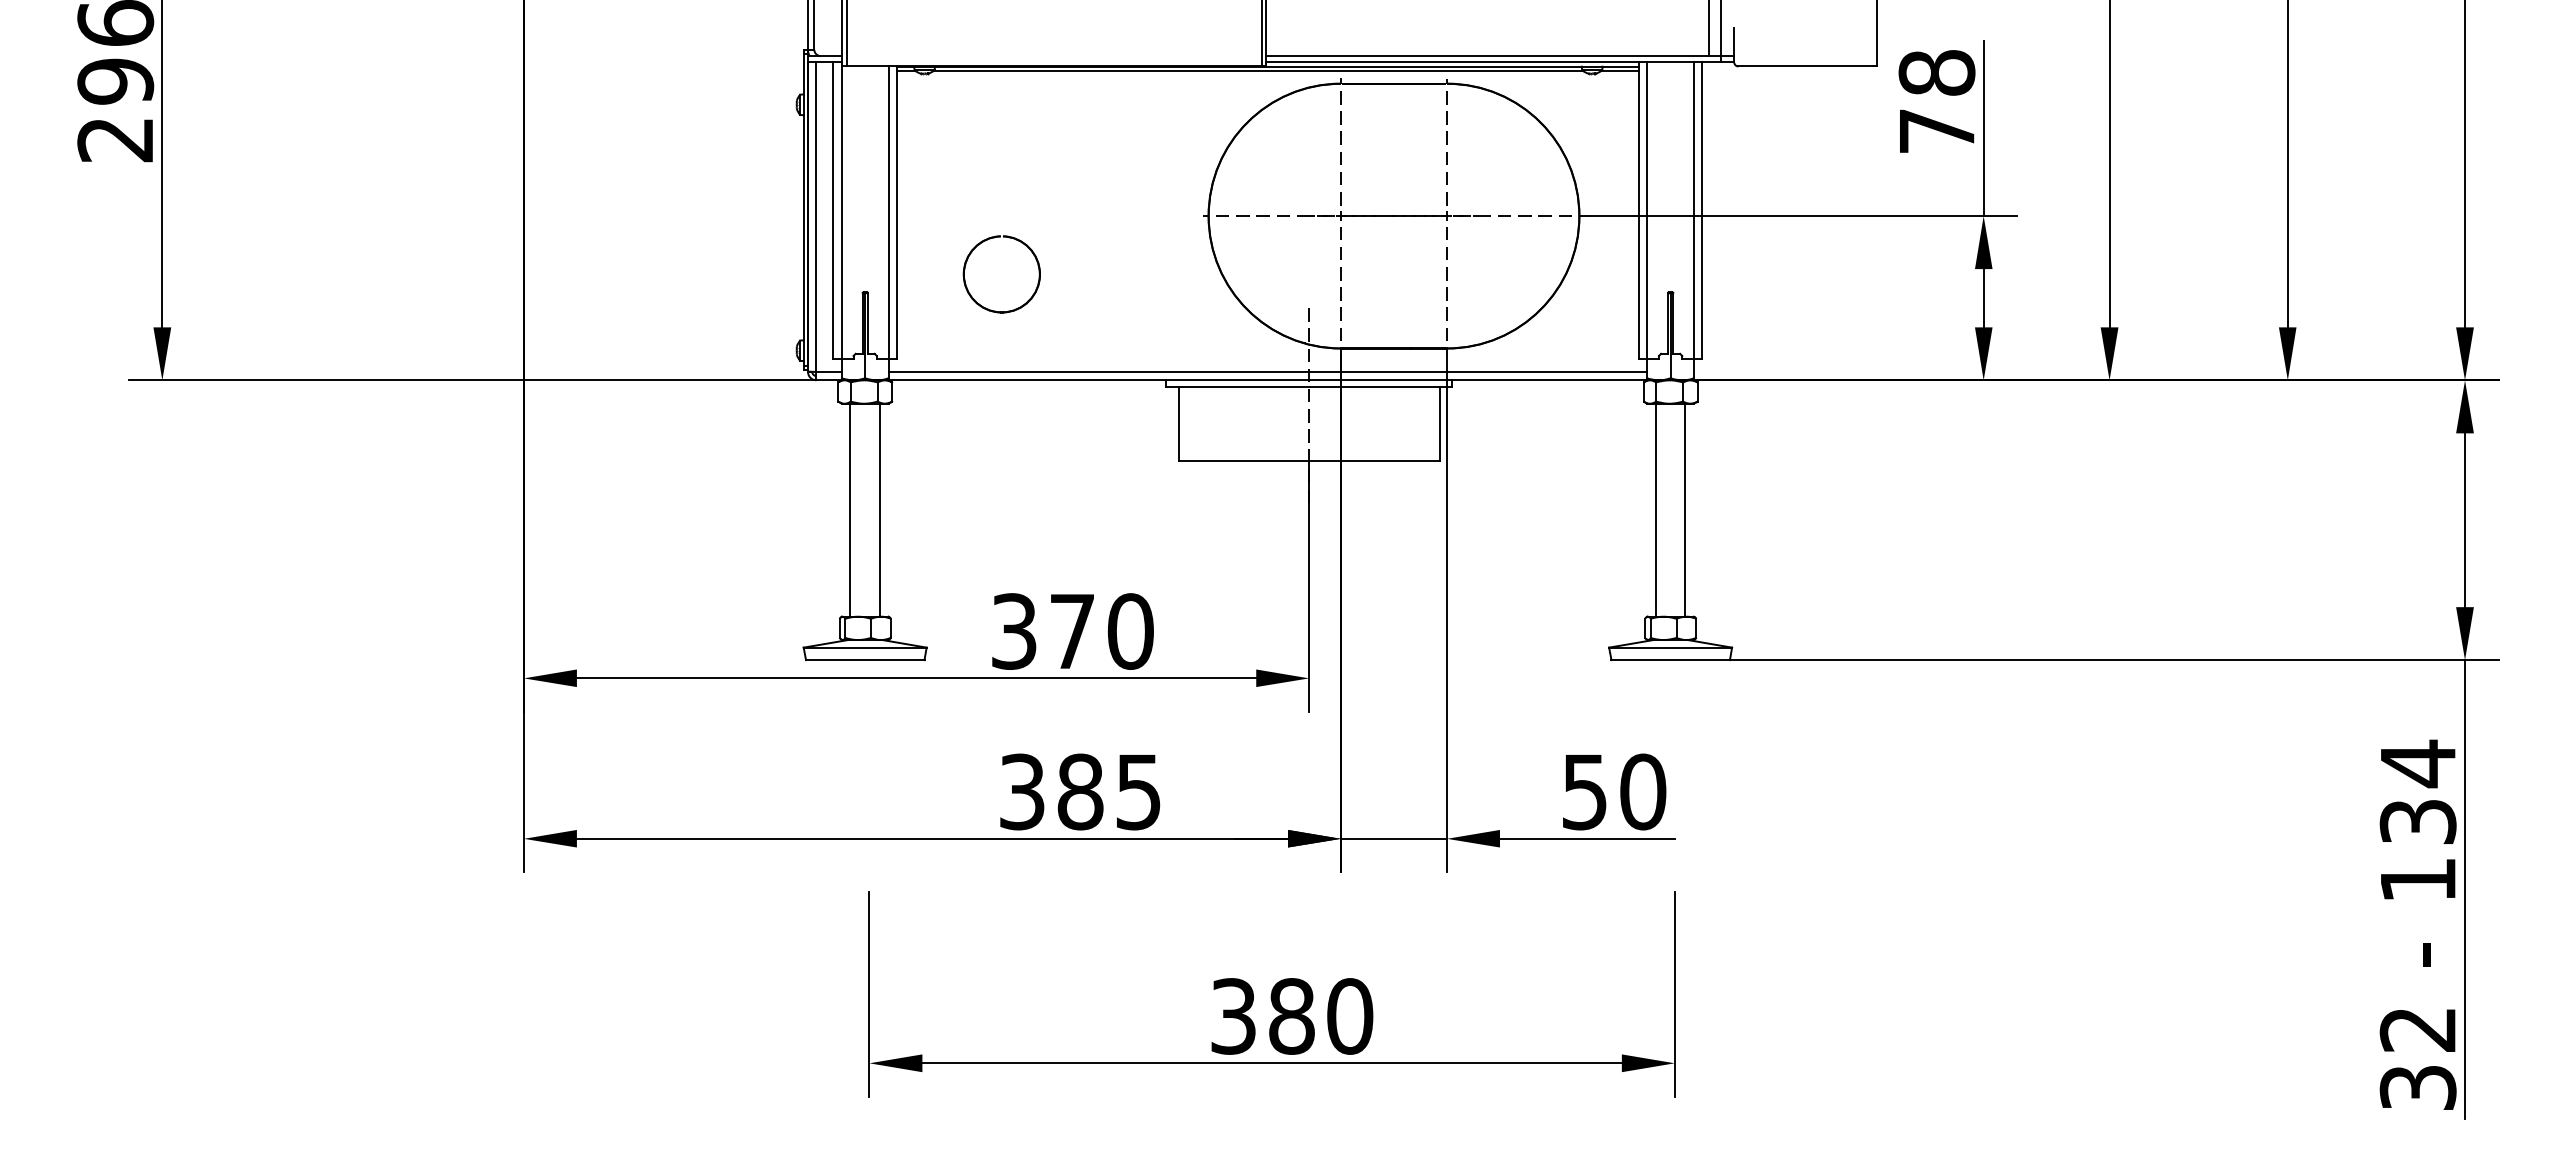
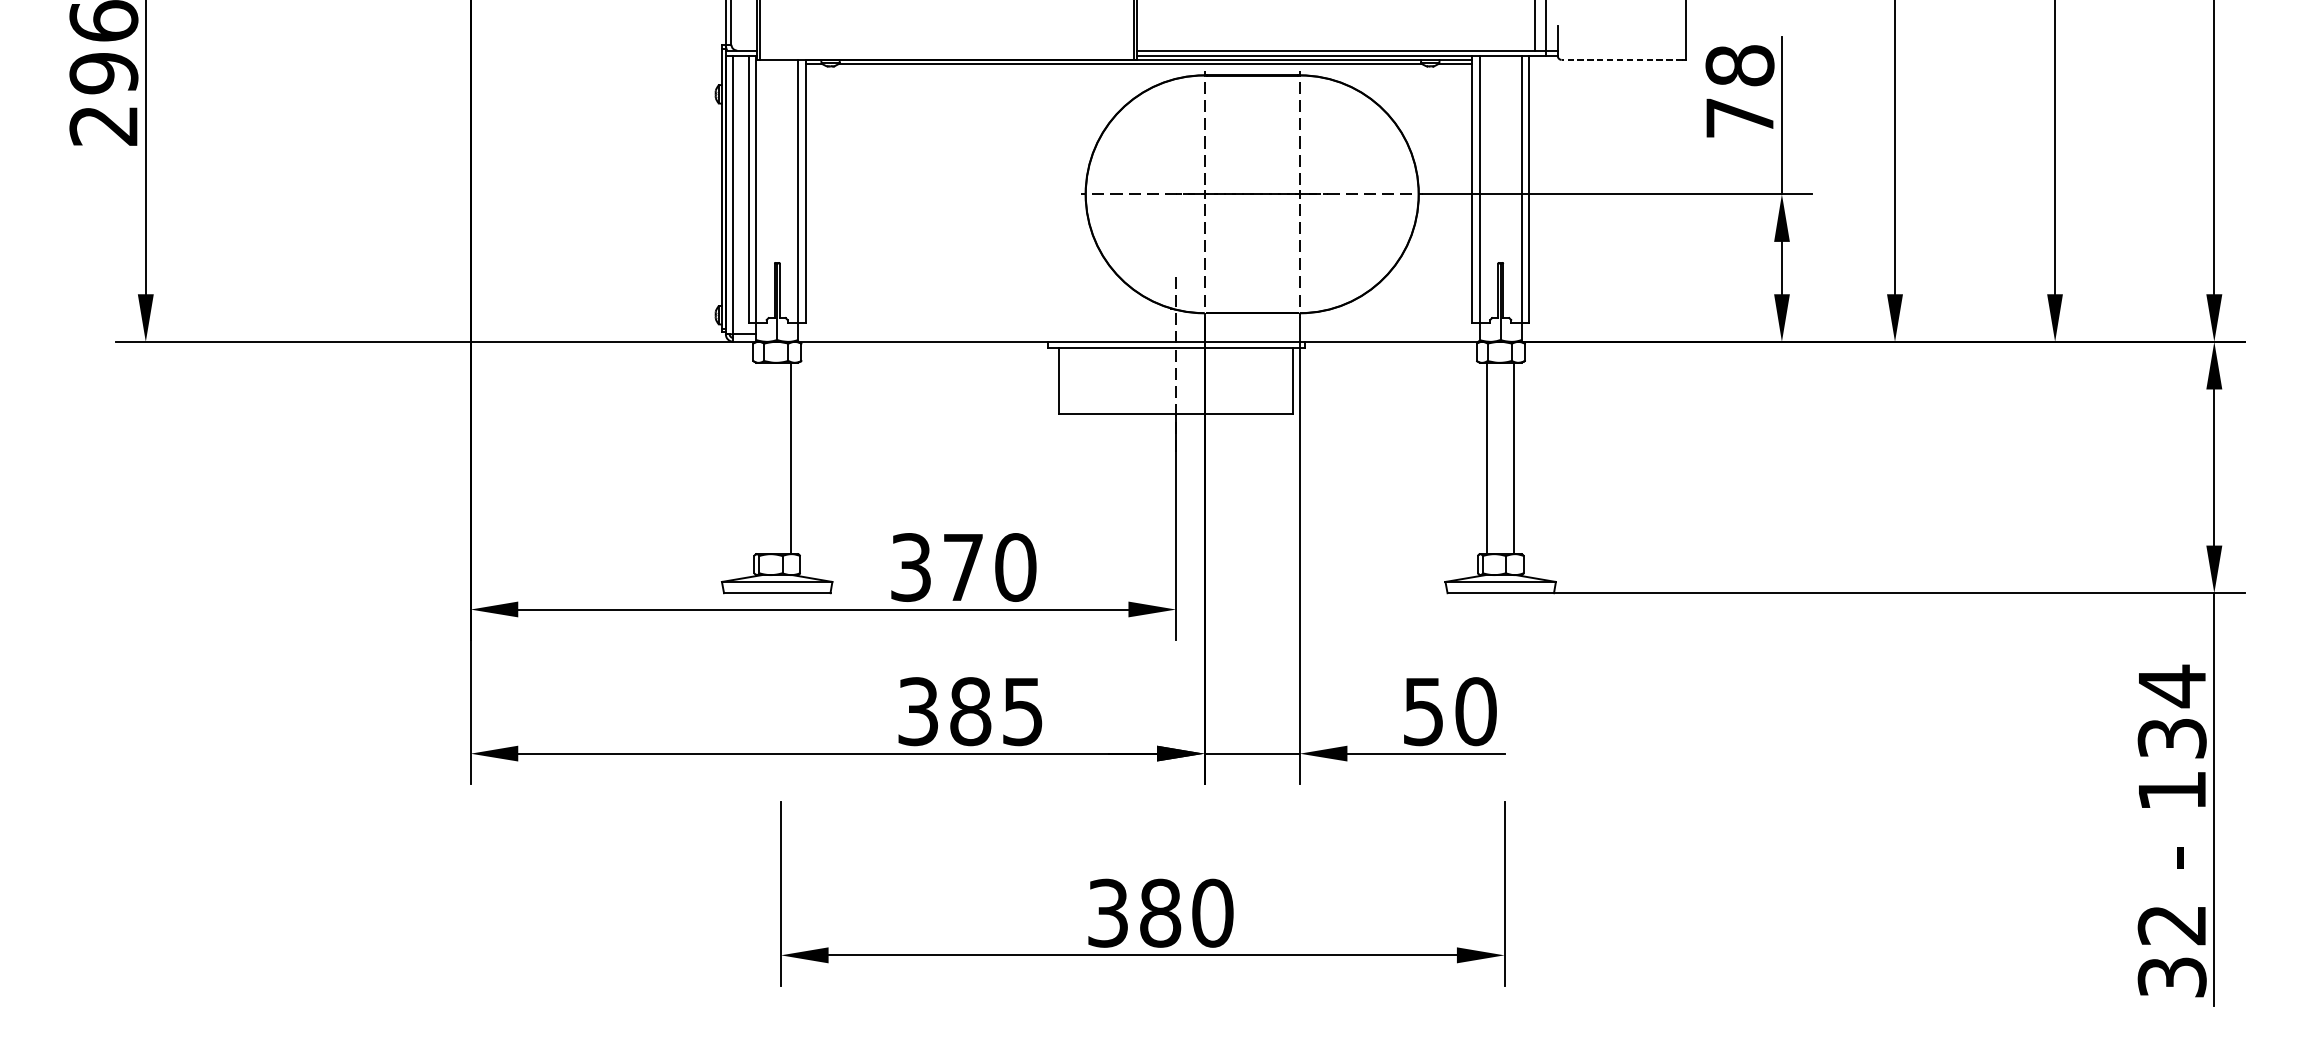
line: (1805, 66) -> (1621, 59), solid -> dashed
part: (966, 283) -> (868, 254), removed
line: (1267, 371) -> (1138, 333), removed
line: (850, 509) -> (763, 457), removed

